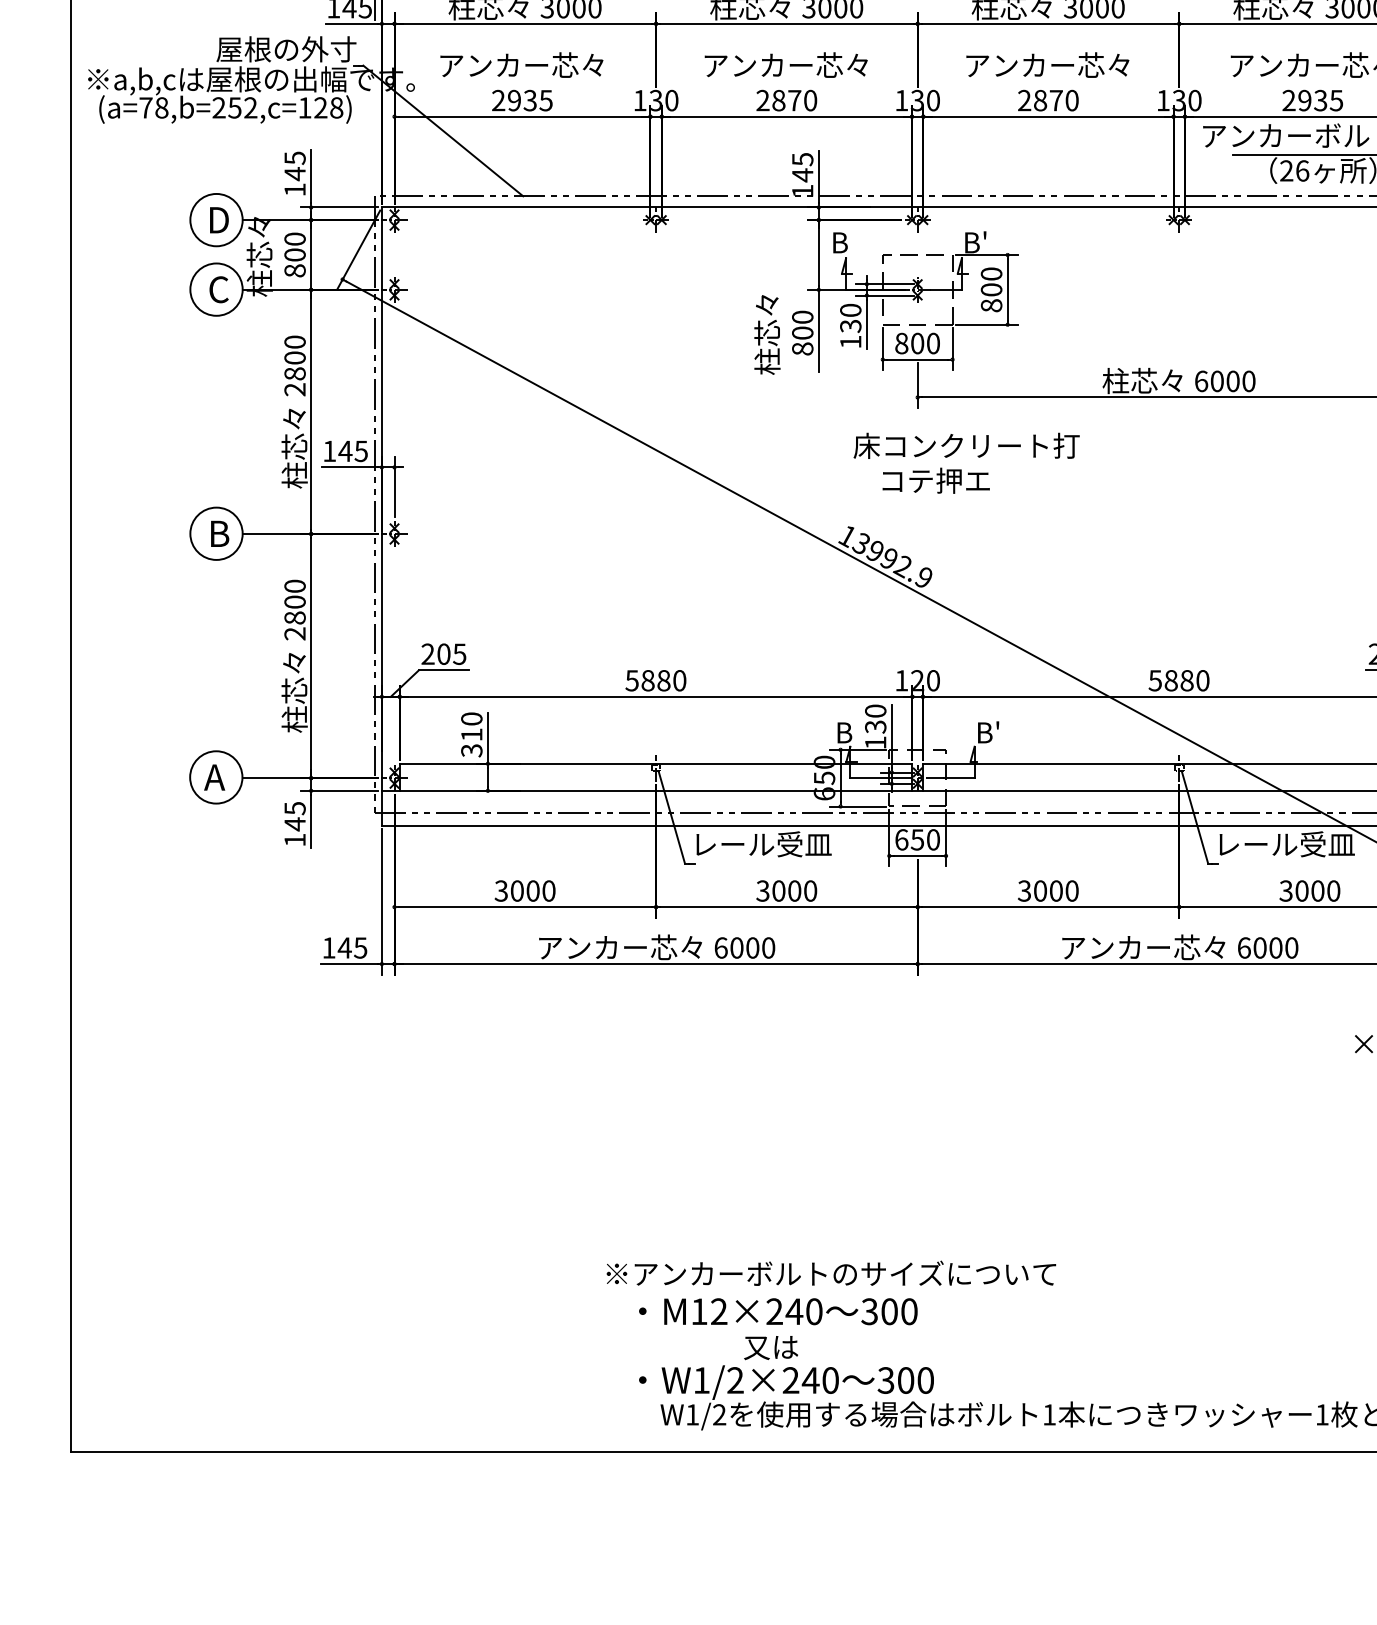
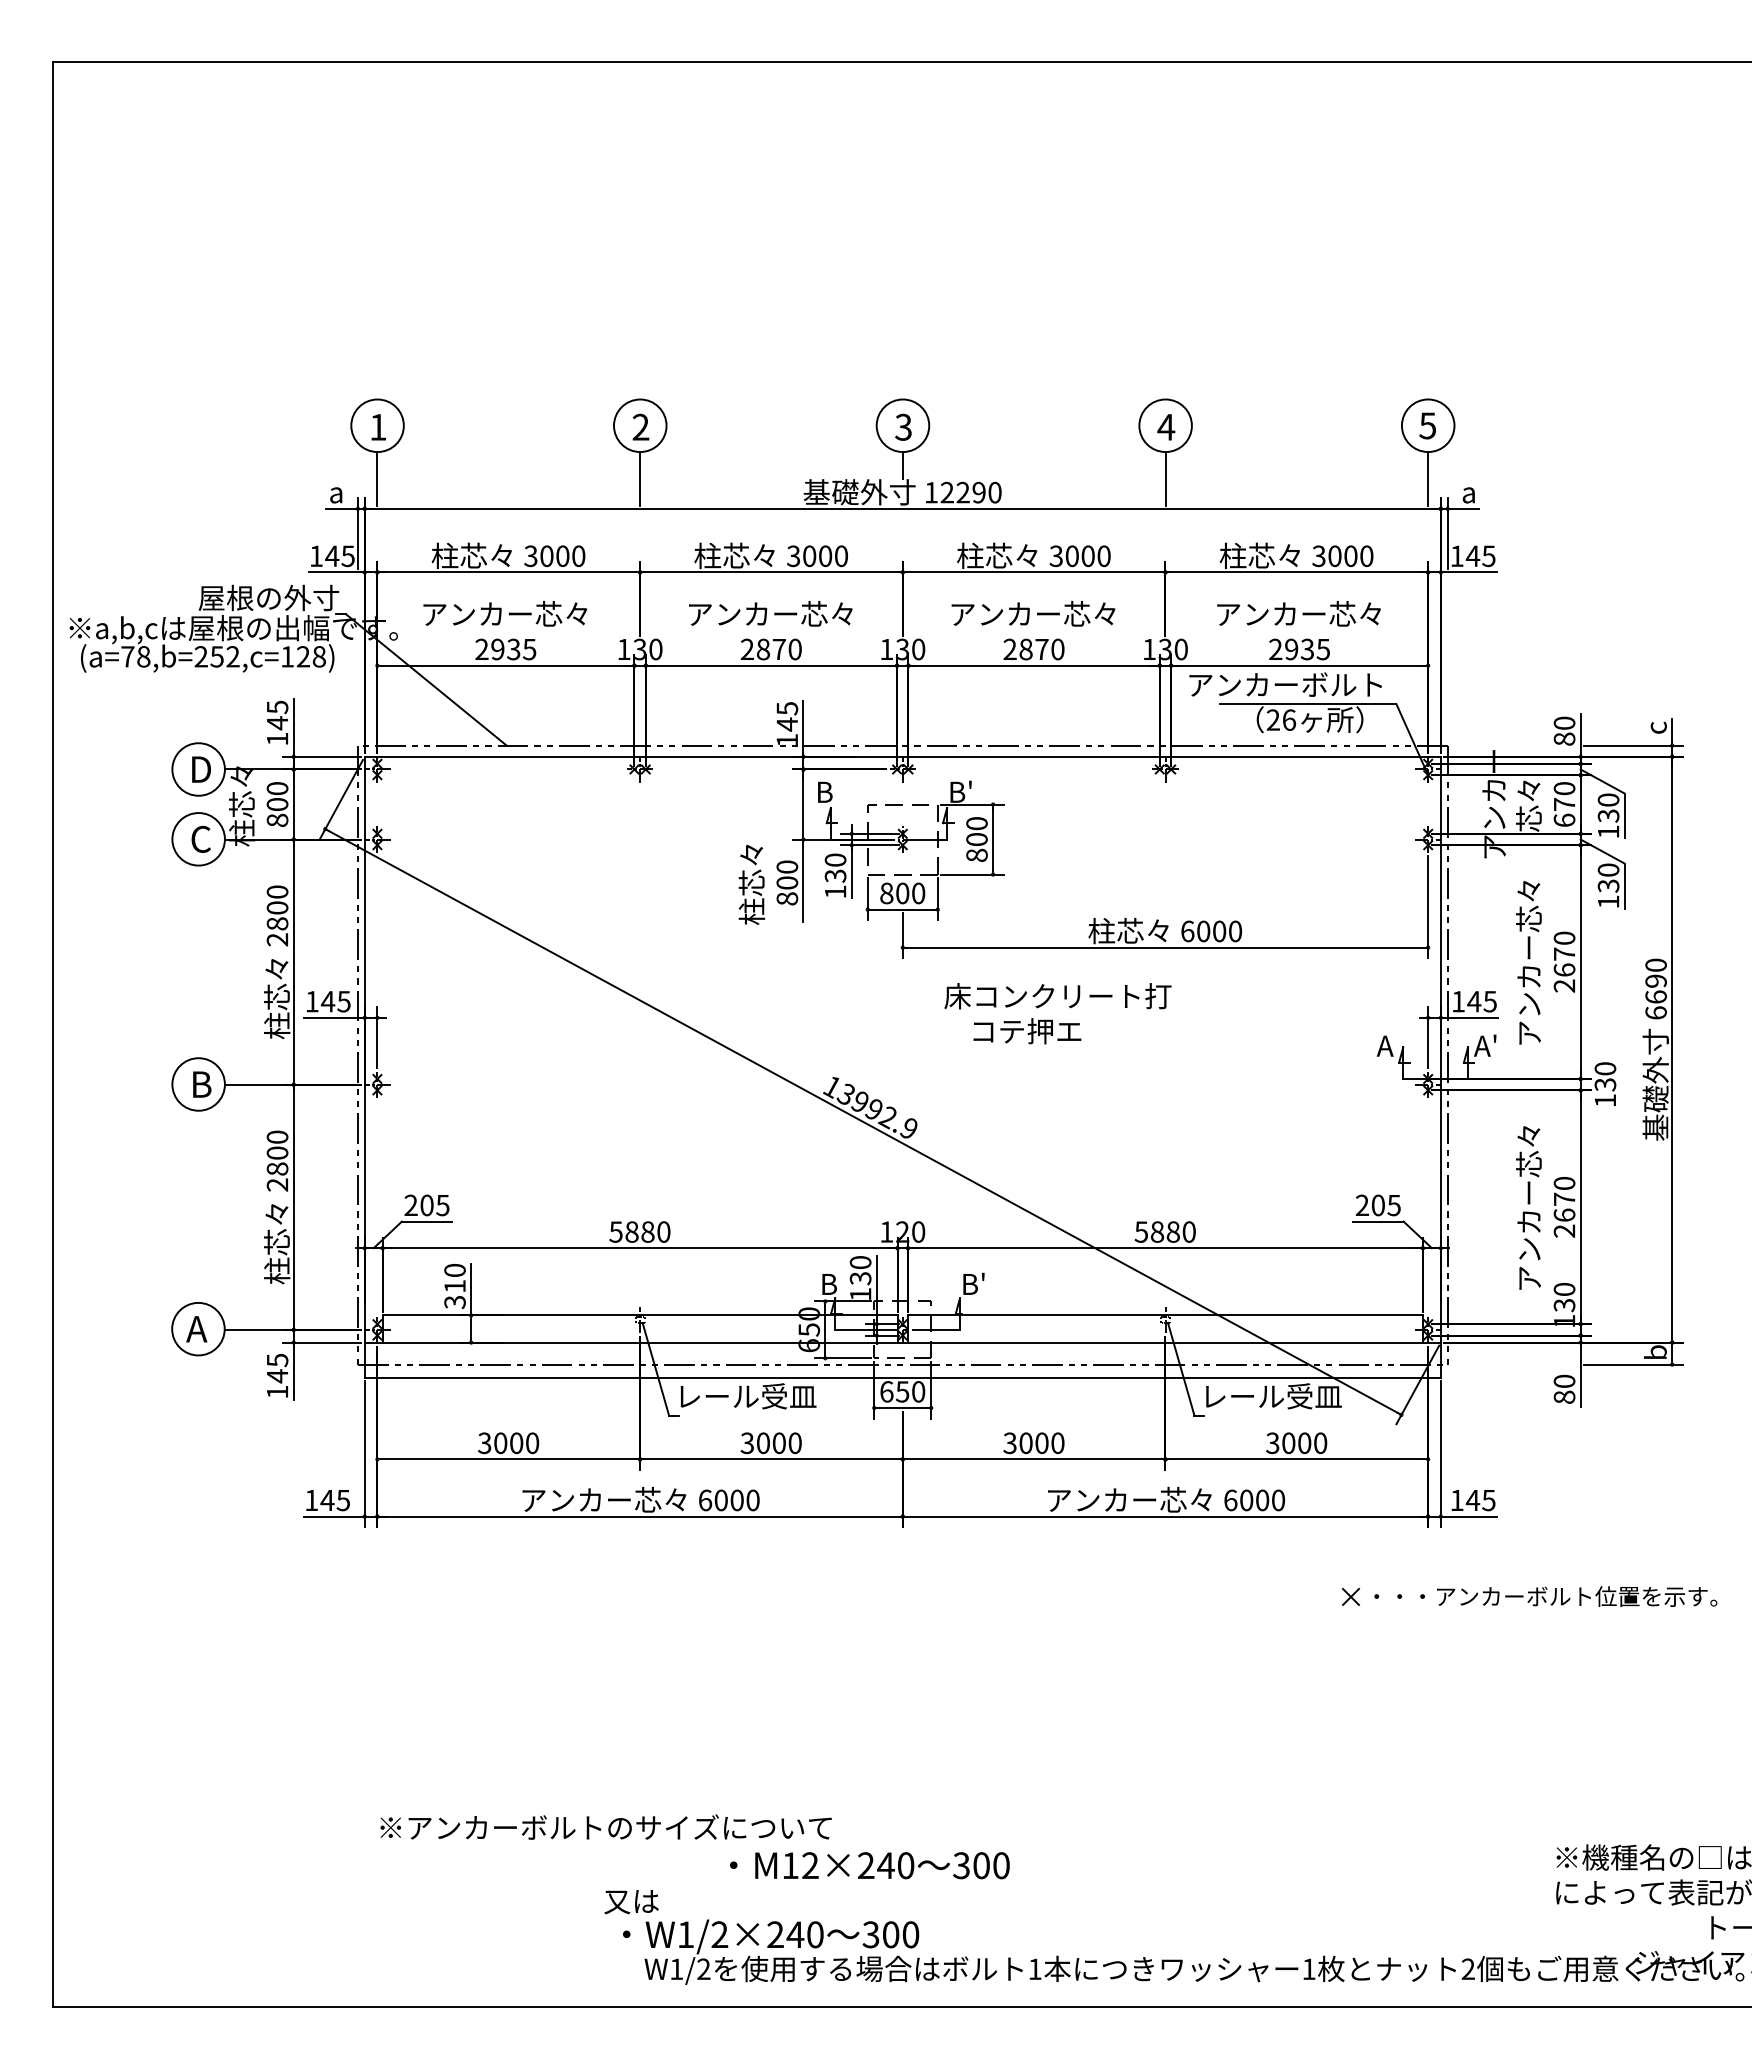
text: (966, 463) -> (1057, 1013), moved
text: (830, 1272) -> (605, 1826), moved
text: (777, 1311) -> (869, 1865), moved
text: (771, 1348) -> (631, 1902), moved

